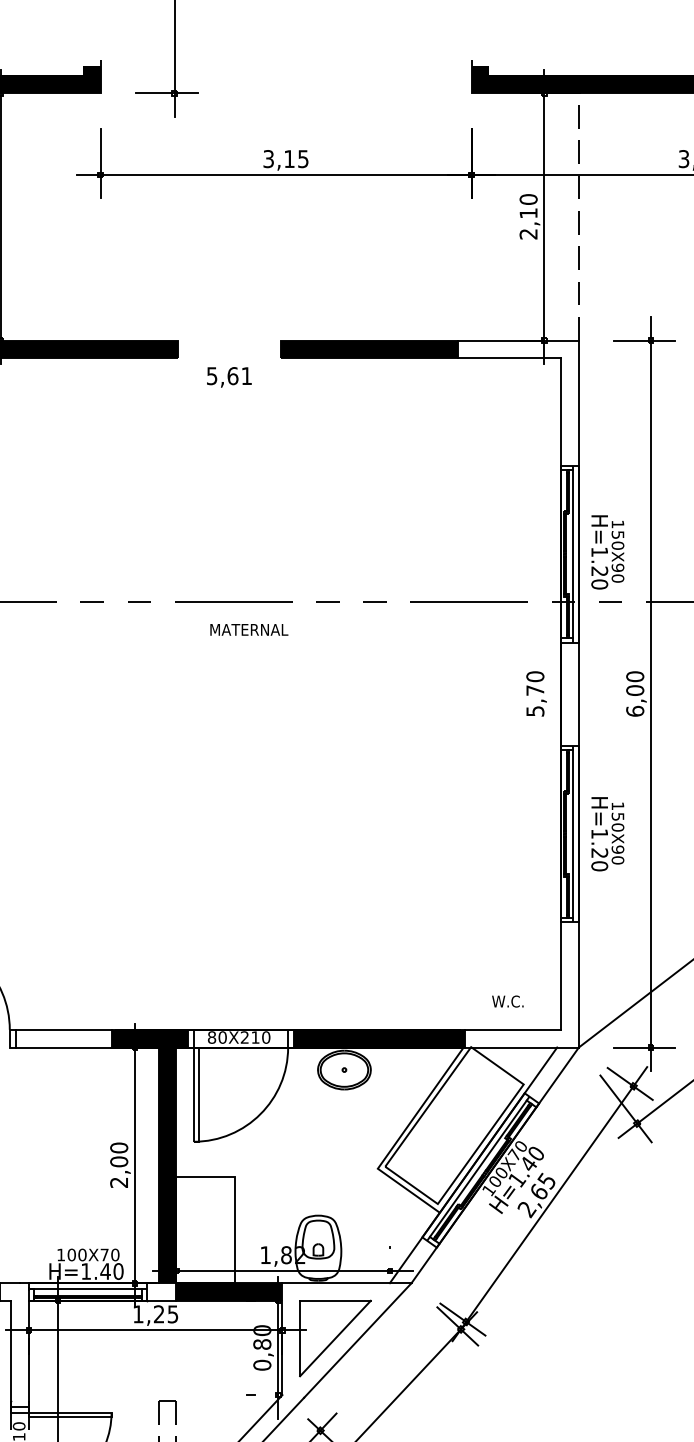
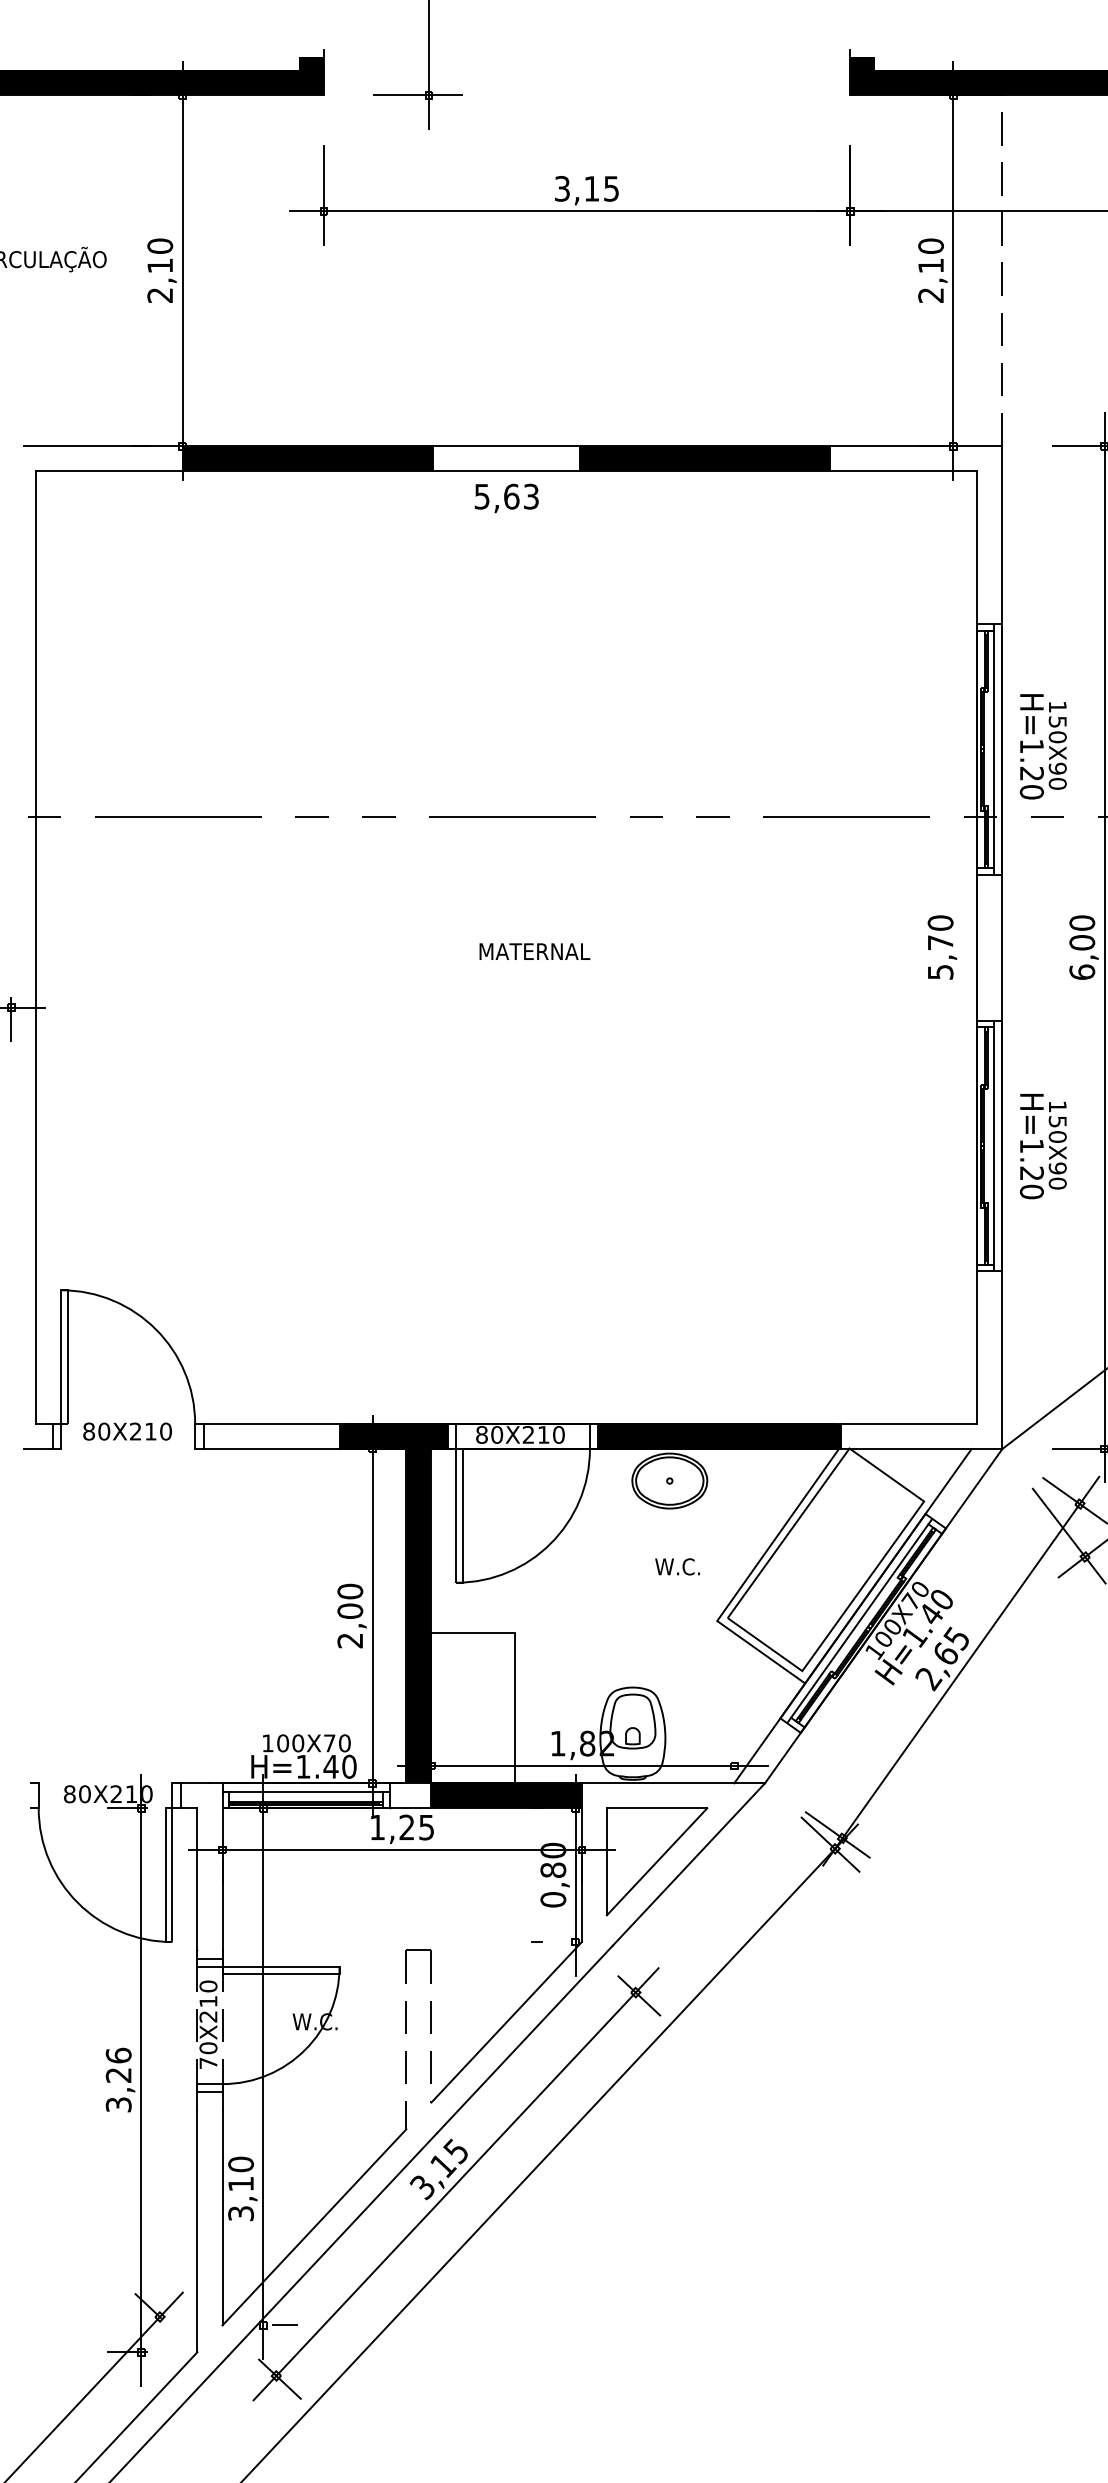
line: (229, 340) -> (506, 446), added
line: (229, 358) -> (506, 471), added
text: (246, 375) -> (531, 496), 5,61 -> 5,63
text: (249, 629) -> (534, 951), moved
text: (507, 1001) -> (677, 1566), moved

